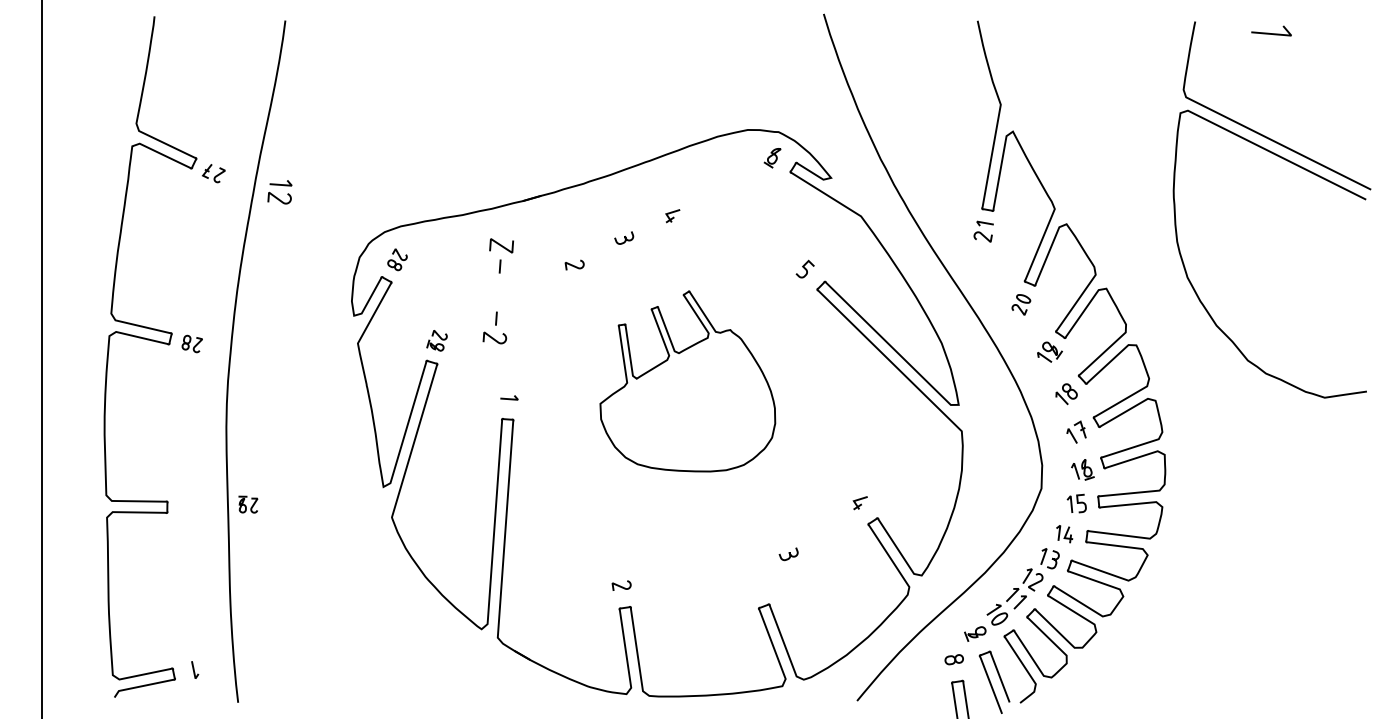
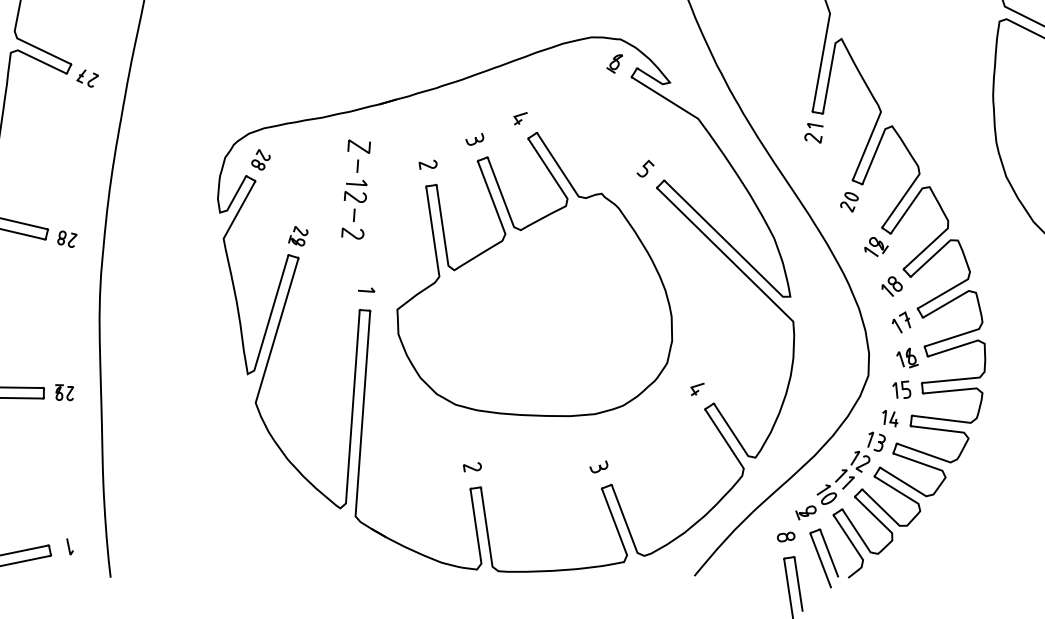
part: (279, 192) -> (355, 191), moved
part: (687, 381) -> (534, 274), size x1.67
part: (248, 504) -> (64, 392), moved
curve: (788, 553) -> (598, 466), moved

